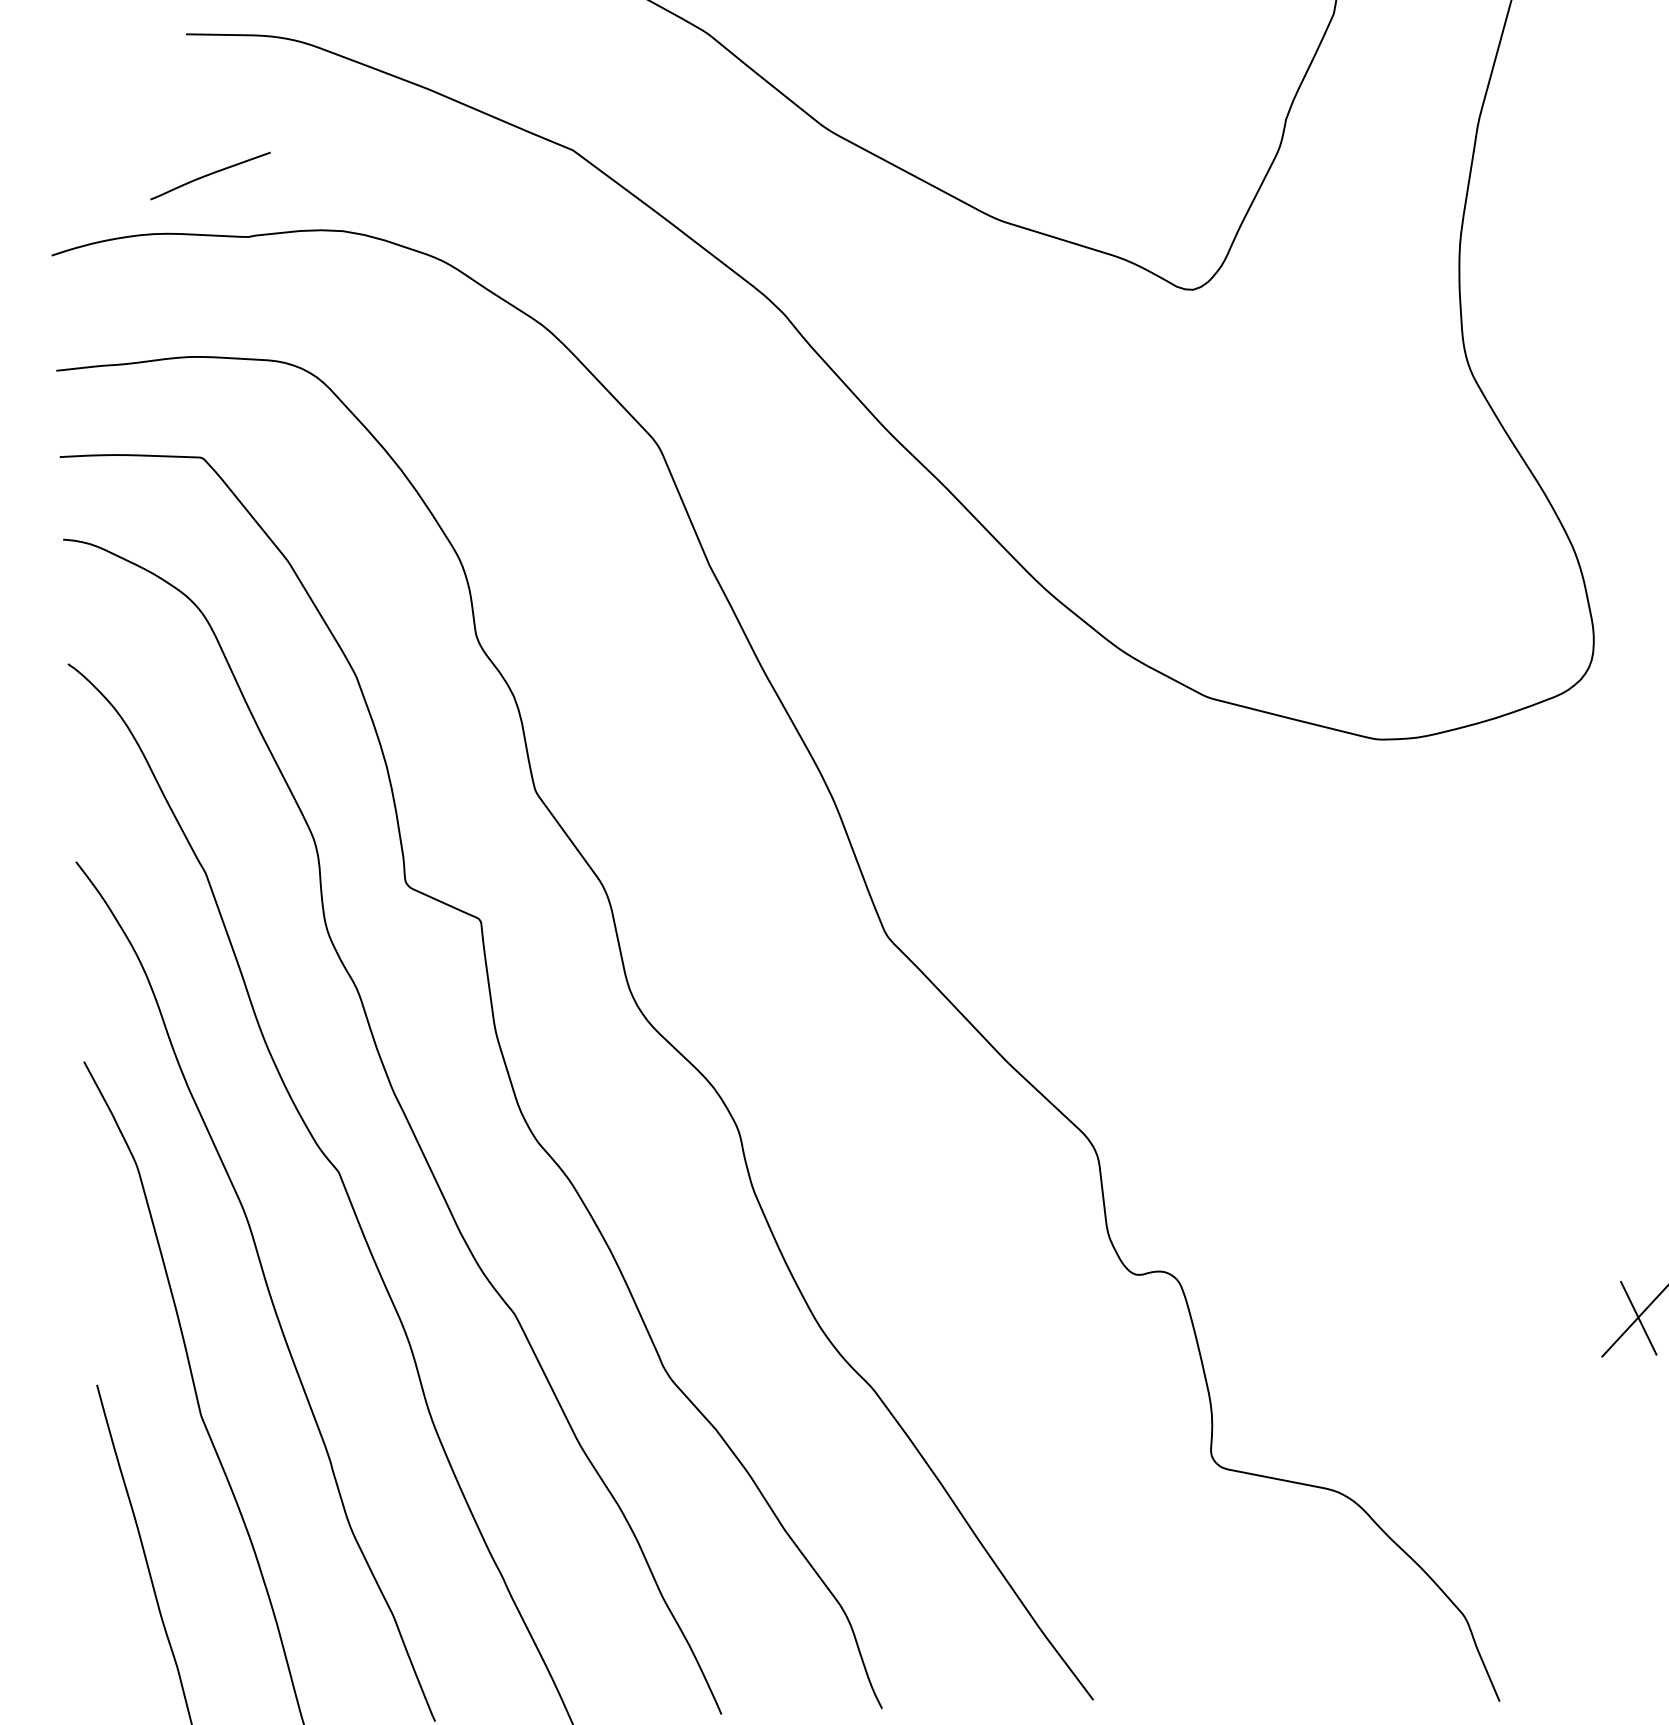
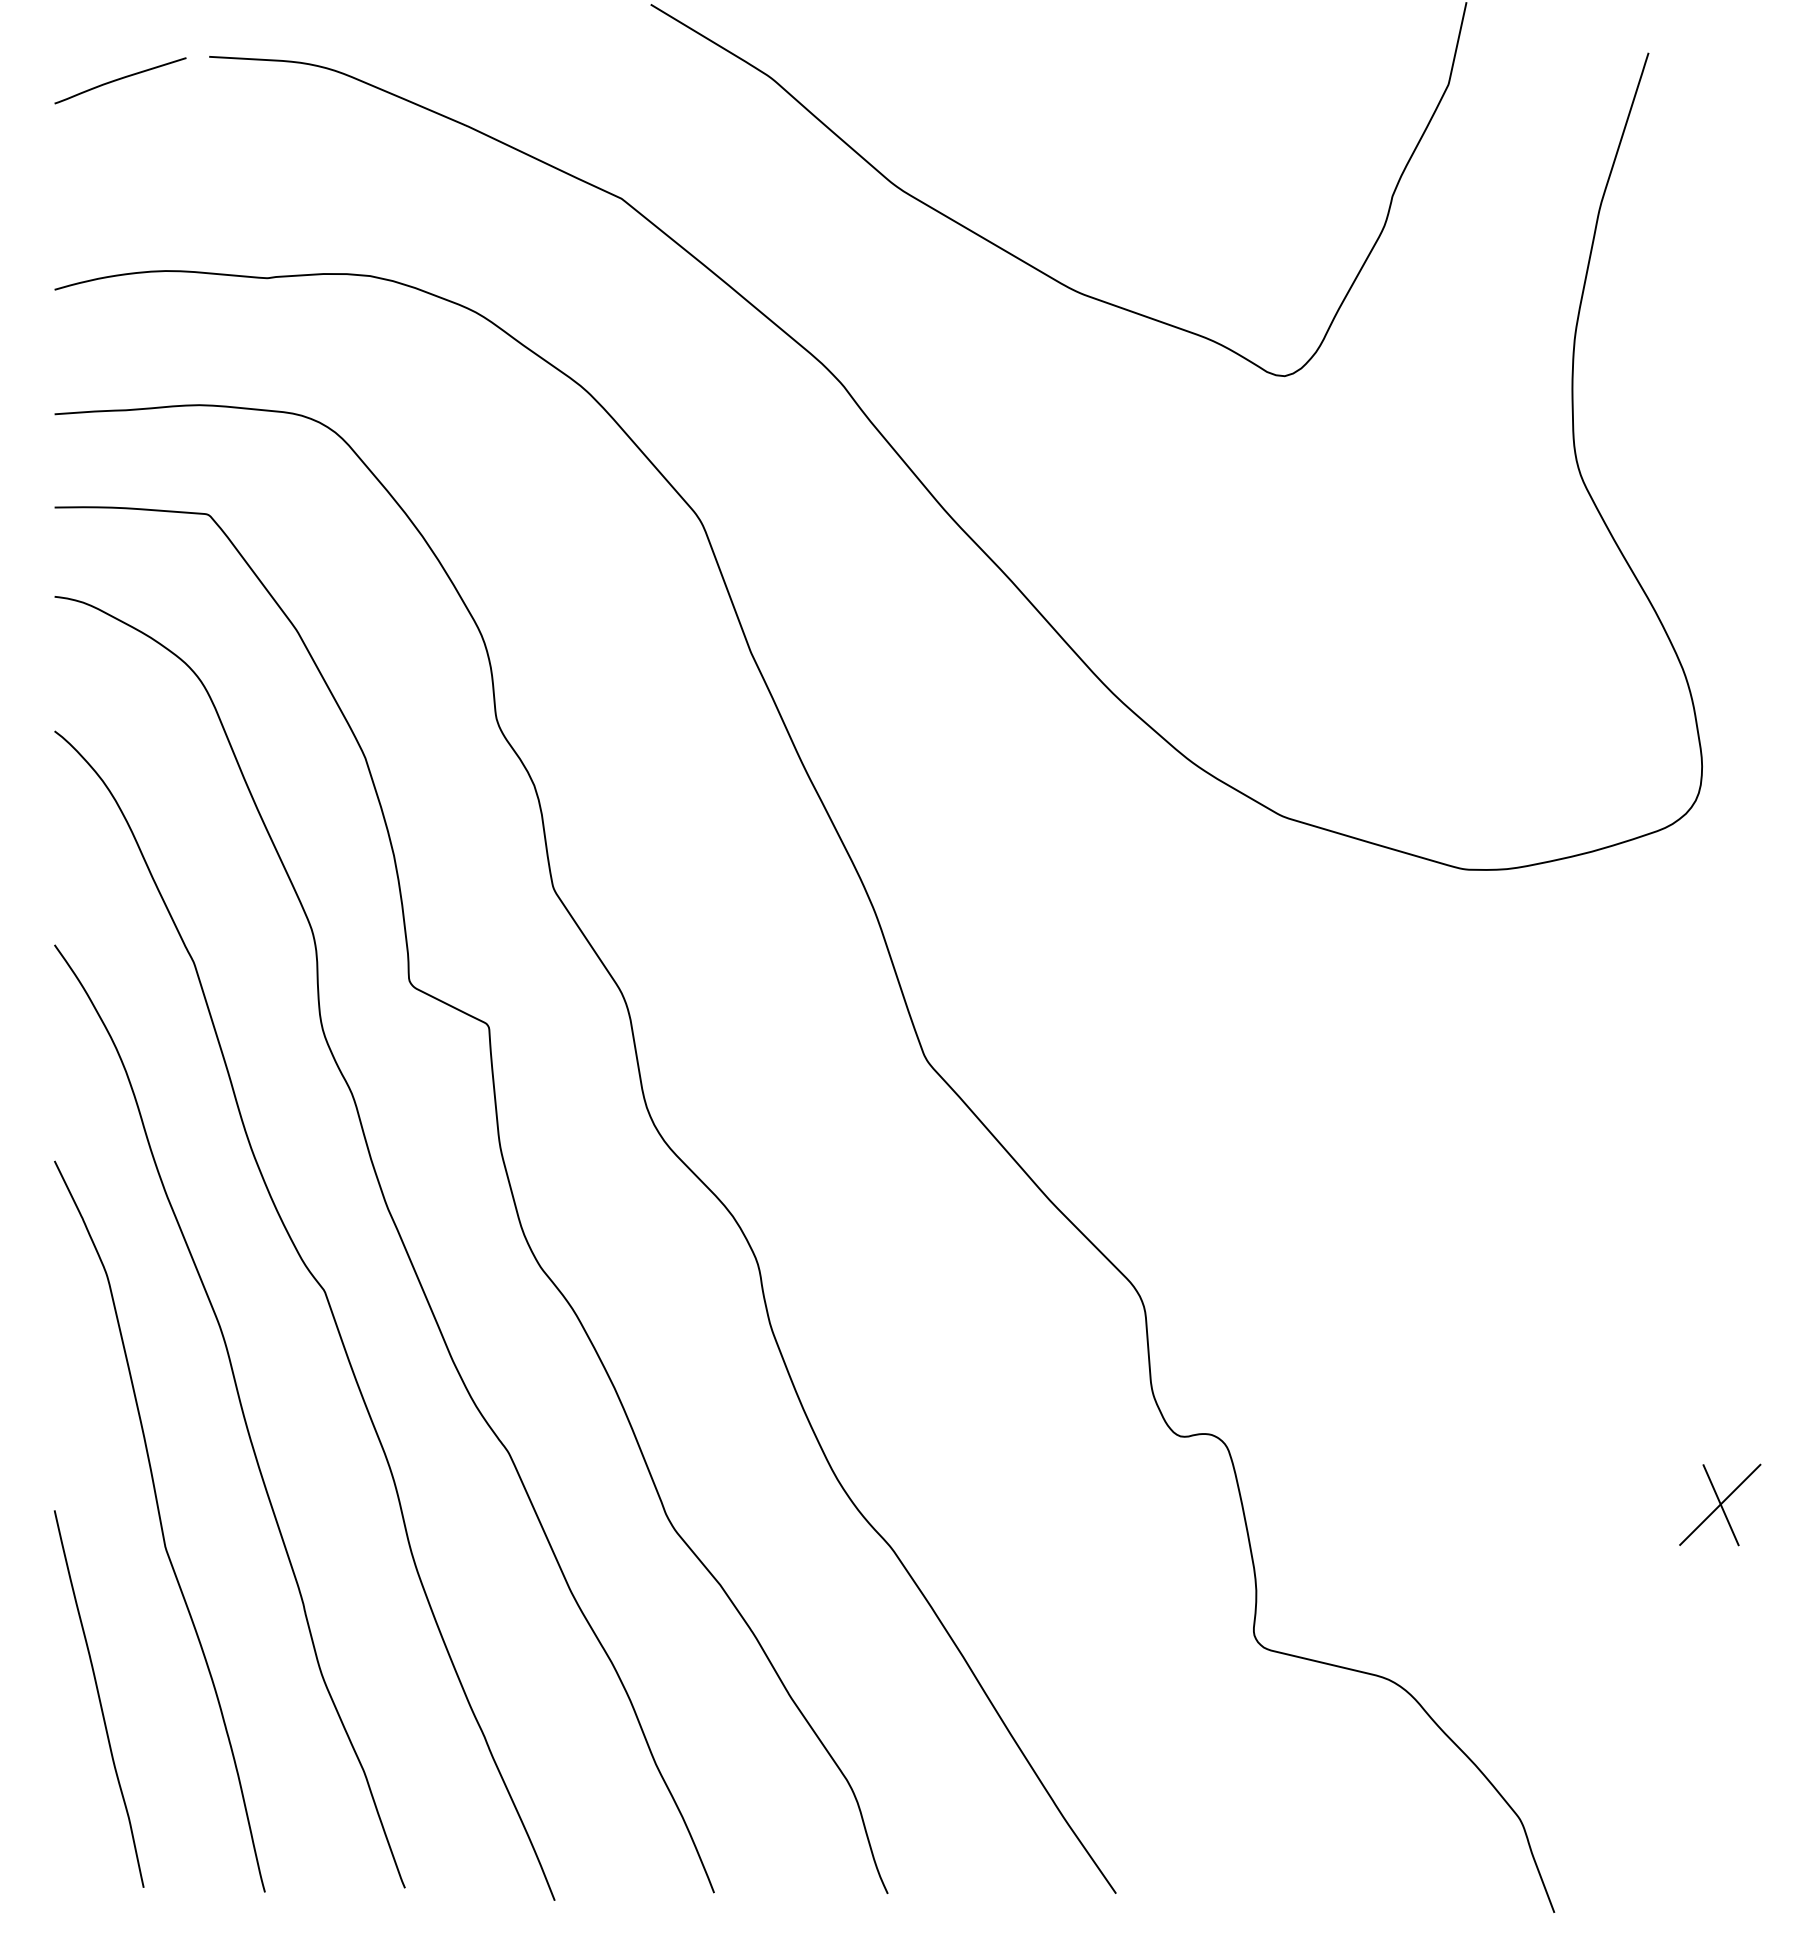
curve: (210, 174) -> (120, 79), moved

